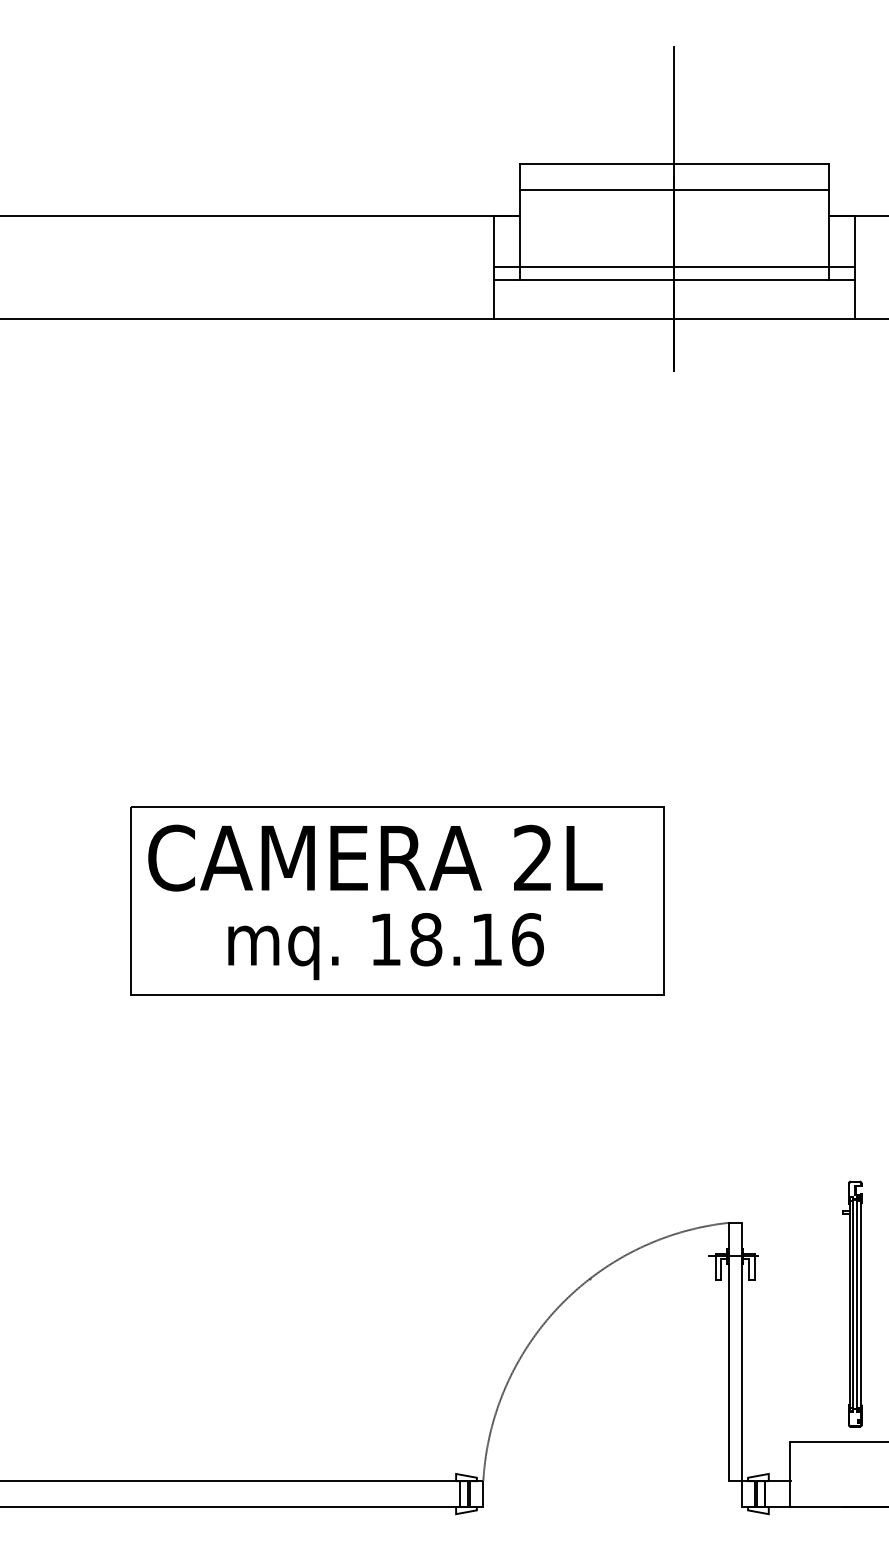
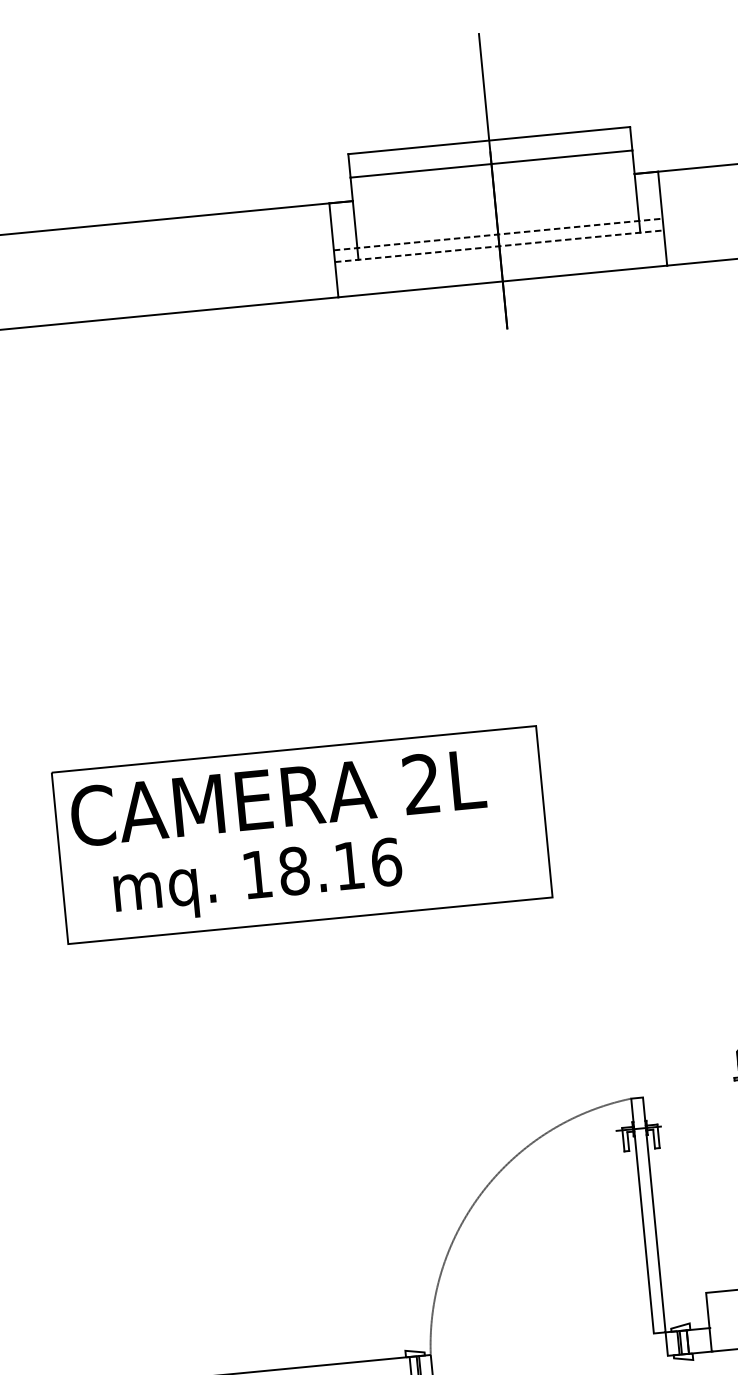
line: (674, 267) -> (498, 234), solid -> dashed
line: (674, 280) -> (499, 246), solid -> dashed
text: (385, 946) -> (257, 880), moved

